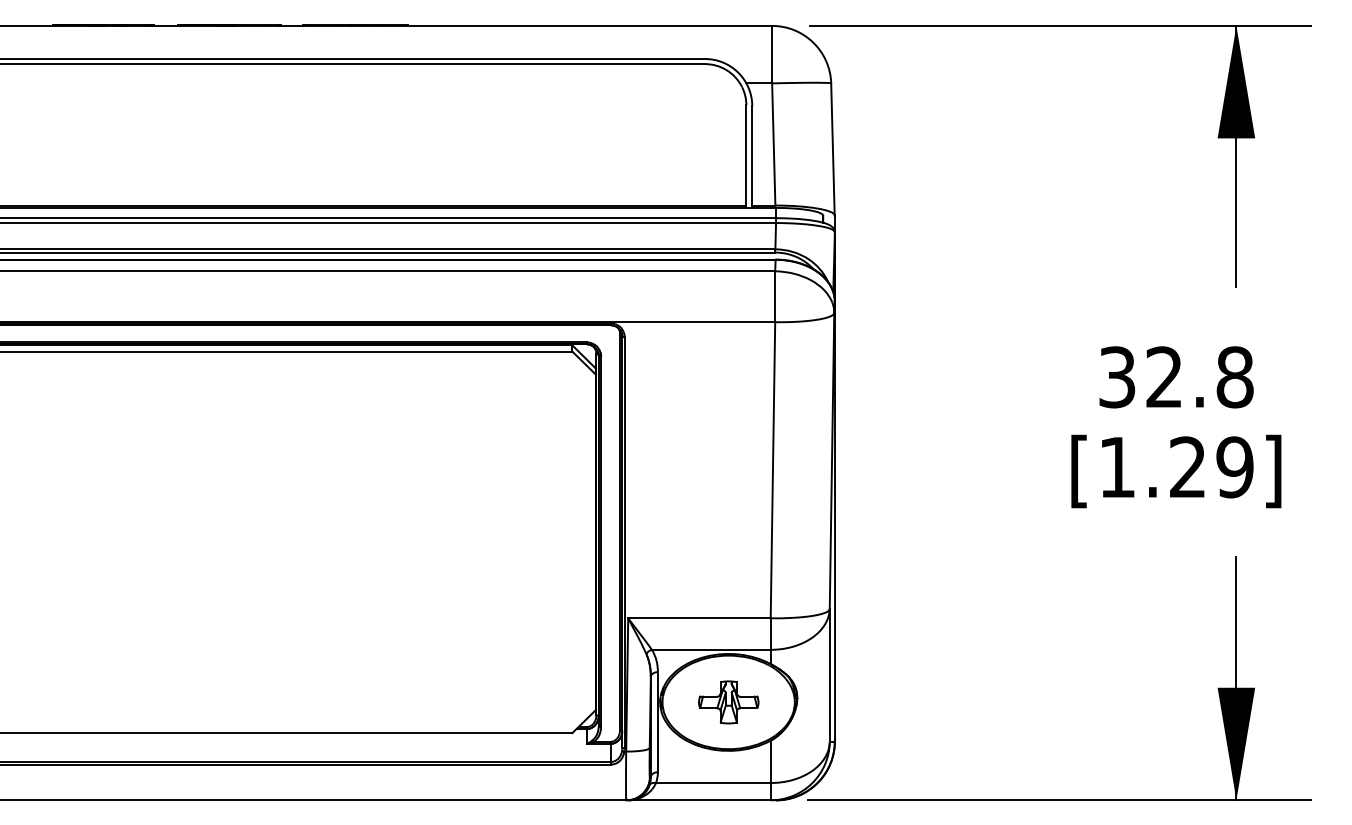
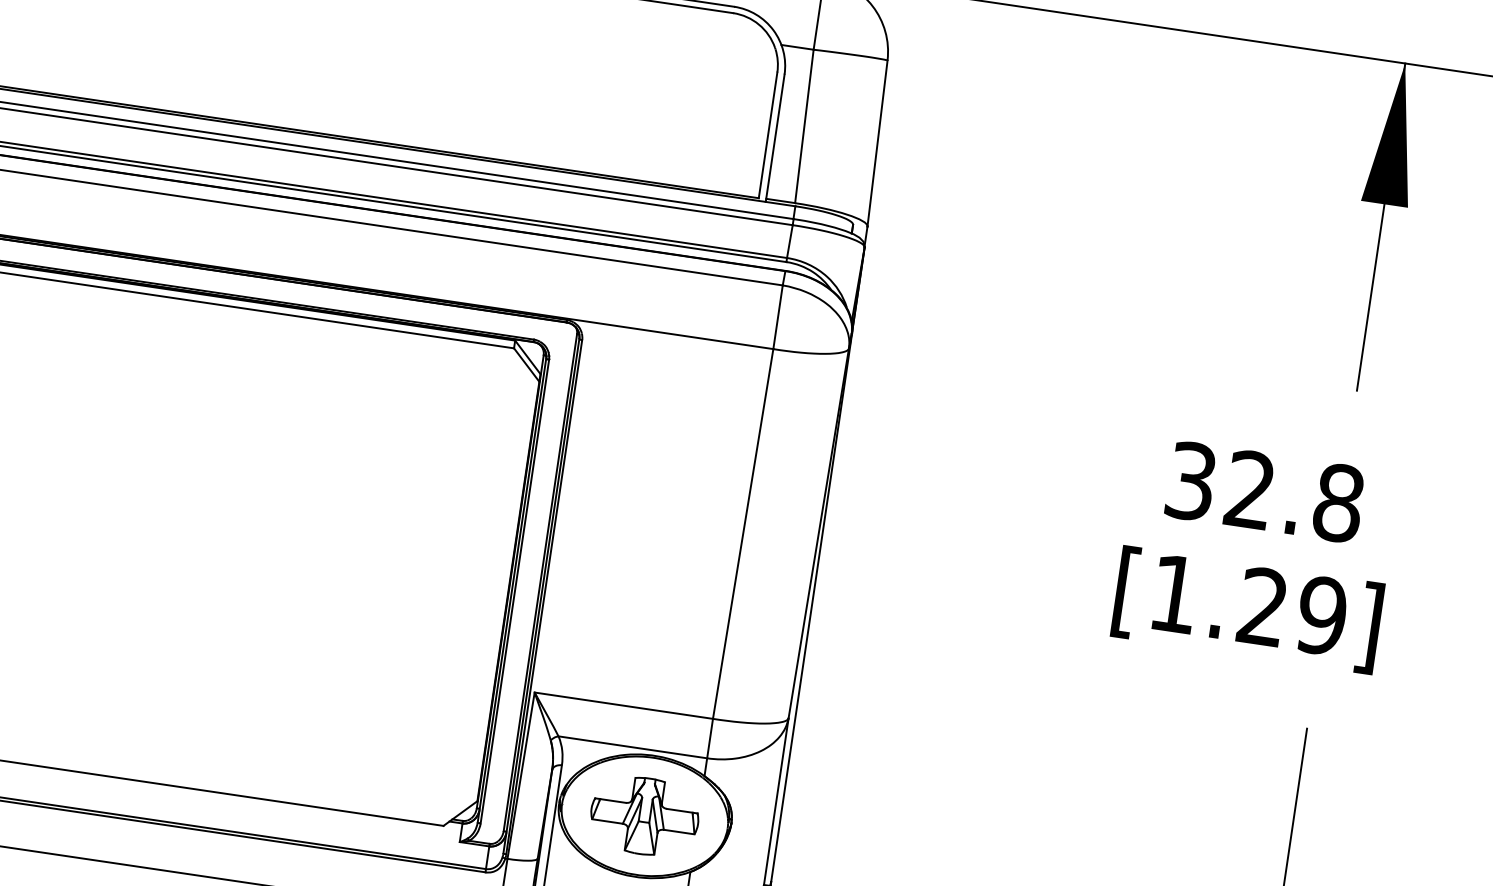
part: (728, 702) -> (644, 816), size x1.43

